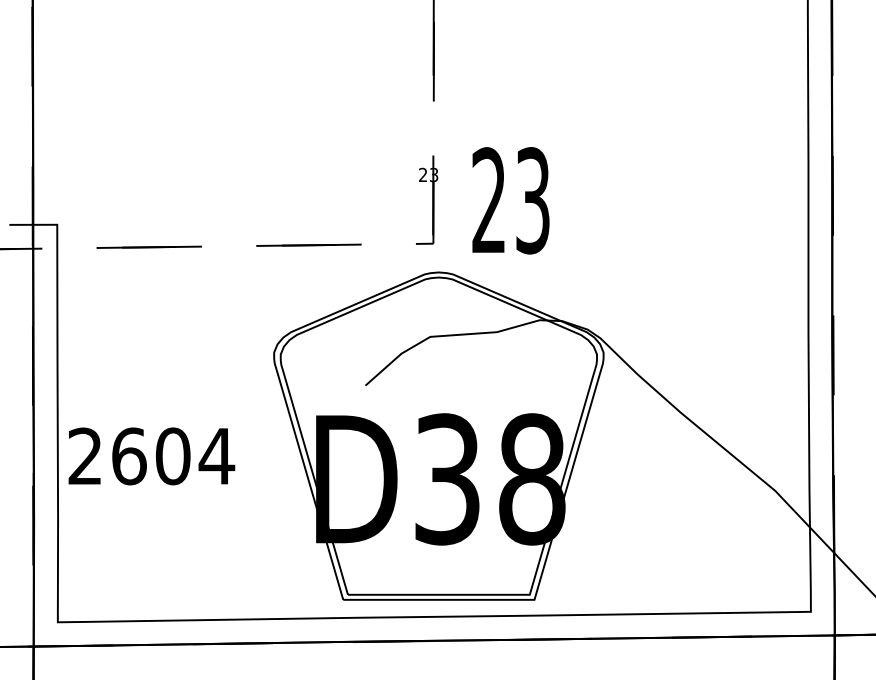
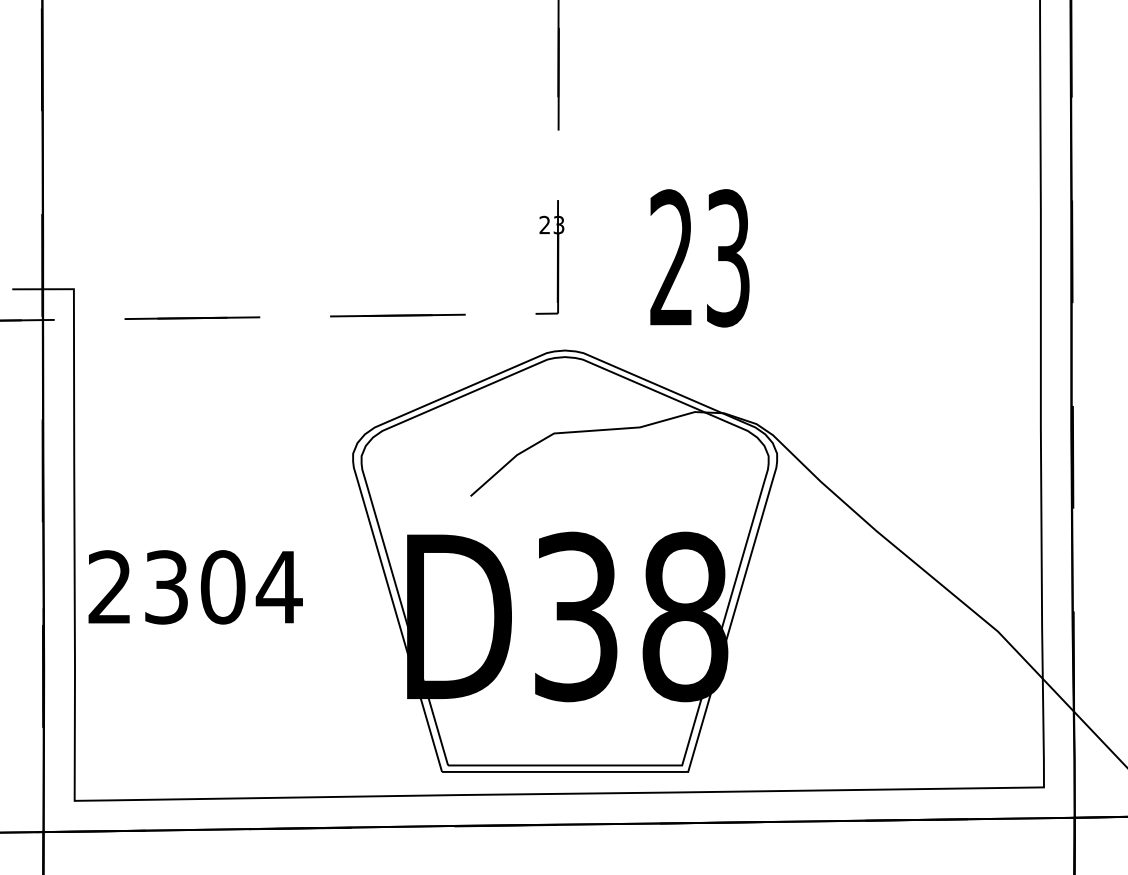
text: (510, 200) -> (699, 258), moved
text: (129, 456) -> (166, 587), 2604 -> 2304

